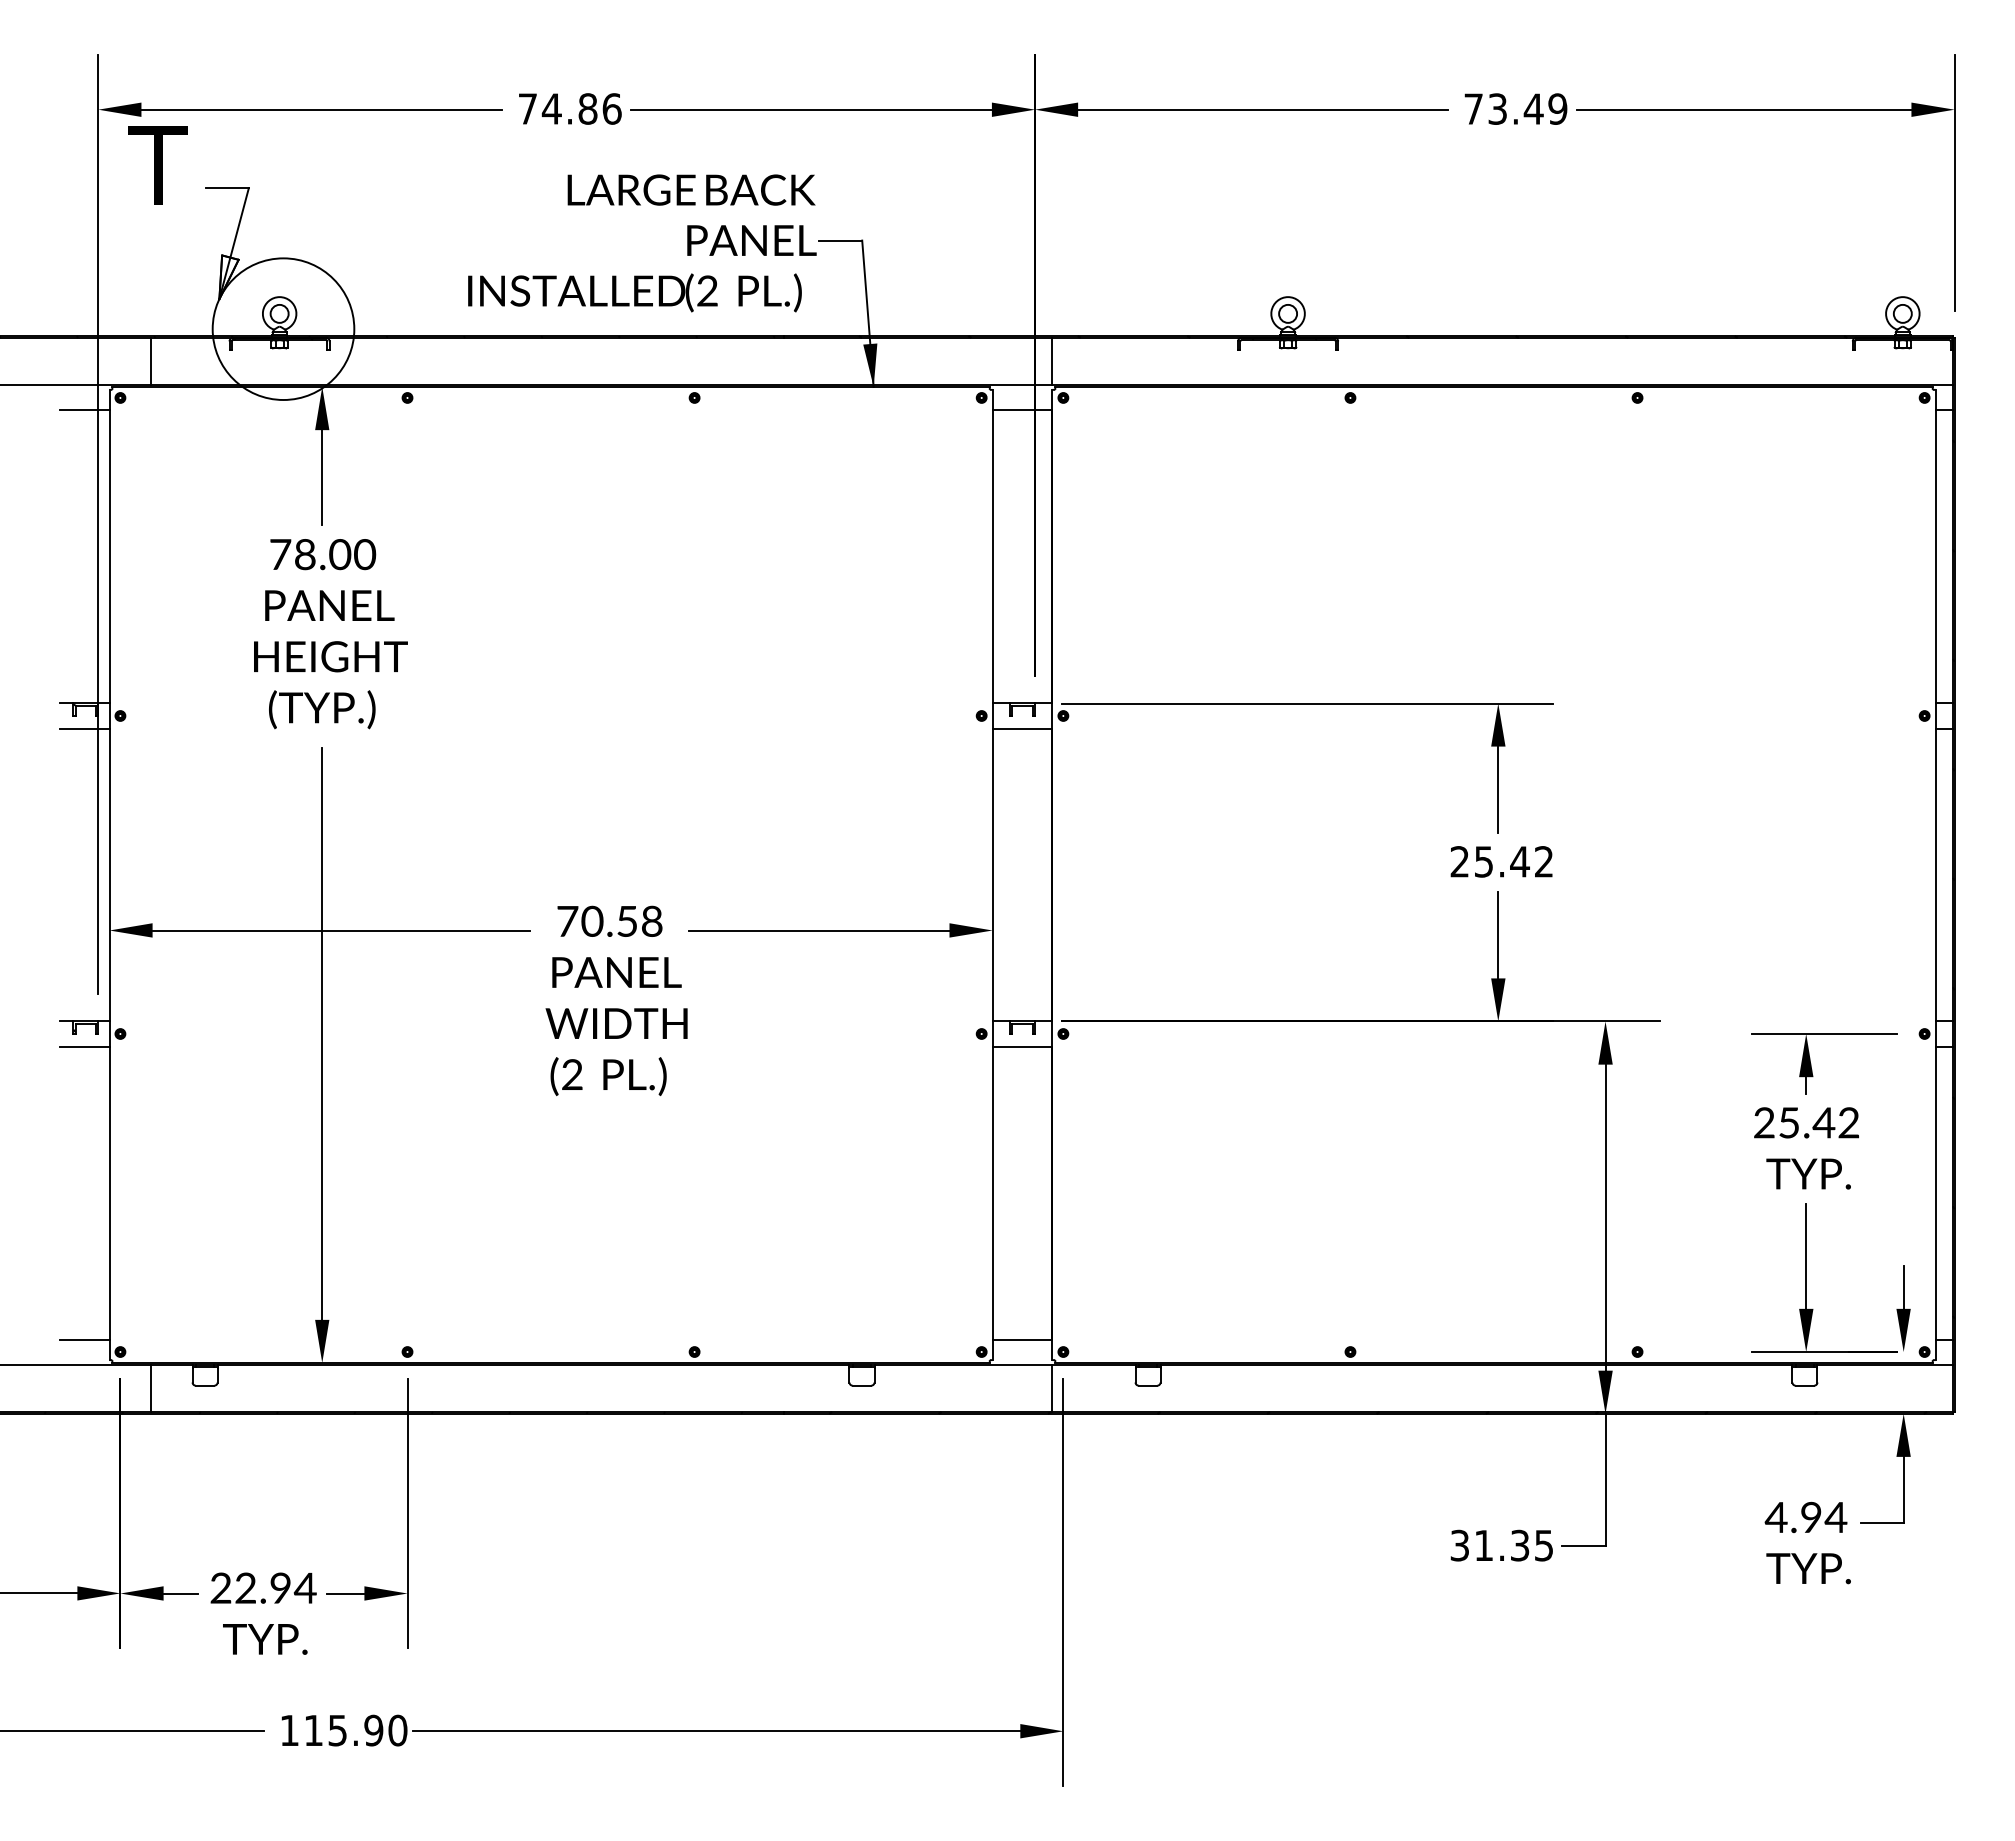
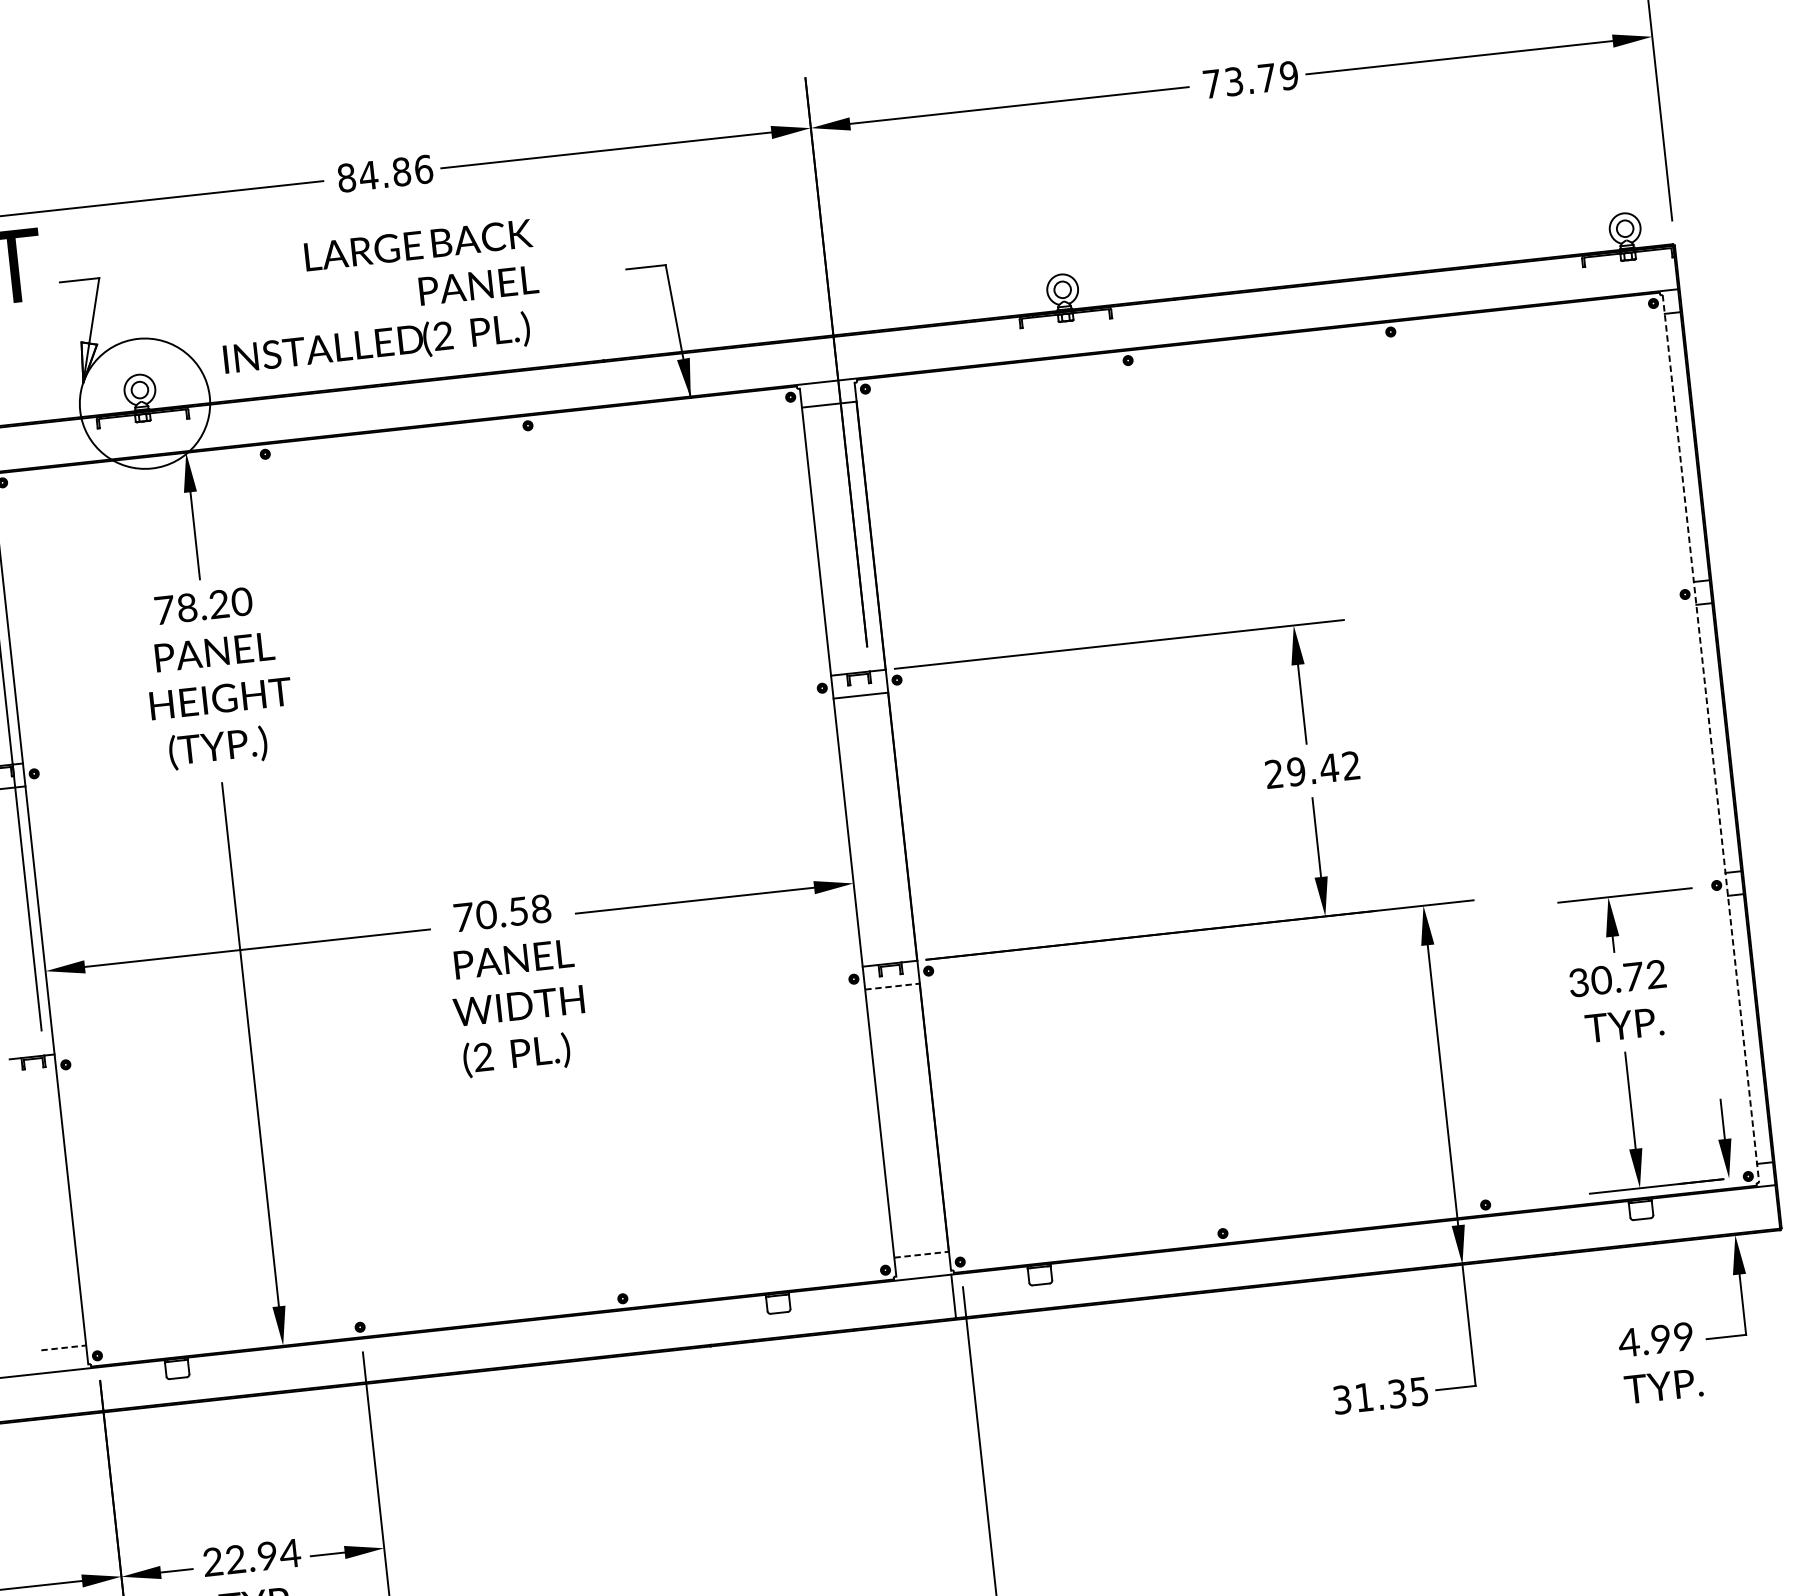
text: (527, 108) -> (346, 177), 74.86 -> 84.86
text: (1533, 108) -> (1266, 77), 73.49 -> 73.79
text: (642, 243) -> (378, 298), moved
line: (151, 361) -> (27, 446), removed
line: (1052, 361) -> (851, 356), removed
text: (340, 554) -> (219, 604), 78.00 -> 78.20
text: (1483, 861) -> (1295, 771), 25.42 -> 29.42
line: (1935, 875) -> (1710, 739), solid -> dashed
line: (84, 1046) -> (34, 1079), removed
line: (1022, 1046) -> (892, 986), solid -> dashed
text: (1794, 1122) -> (1606, 979), 25.42 -> 30.72
line: (84, 1339) -> (63, 1347), solid -> dashed
line: (1022, 1339) -> (921, 1254), solid -> dashed
line: (151, 1388) -> (129, 1386), removed
text: (1835, 1516) -> (1683, 1335), 4.94 -> 4.99

